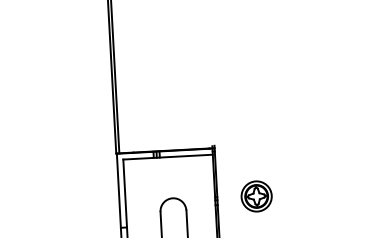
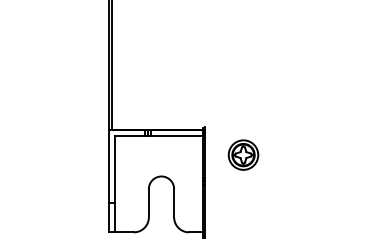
part: (256, 195) -> (243, 154), moved

